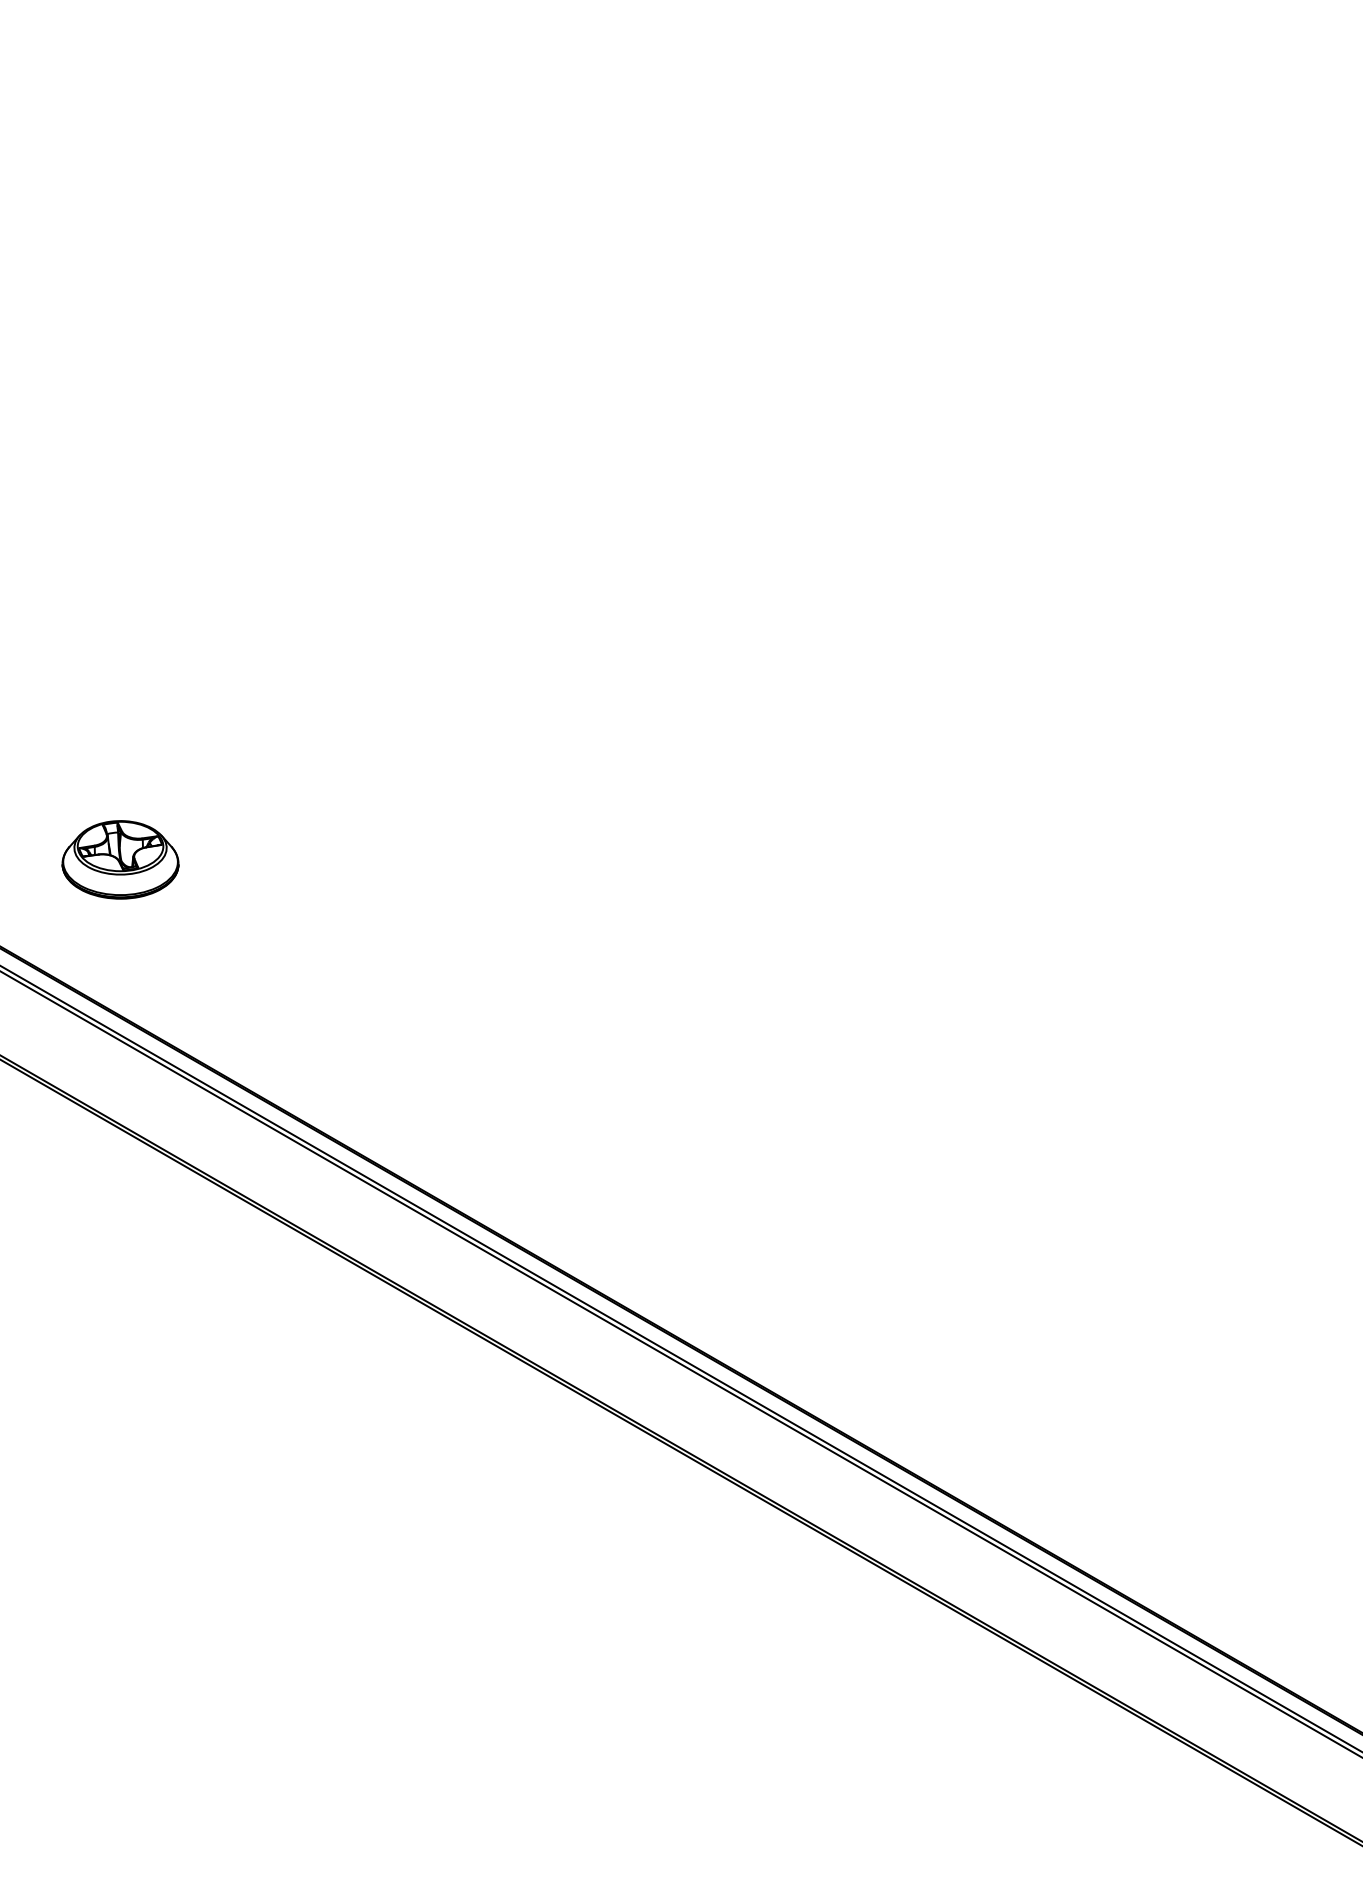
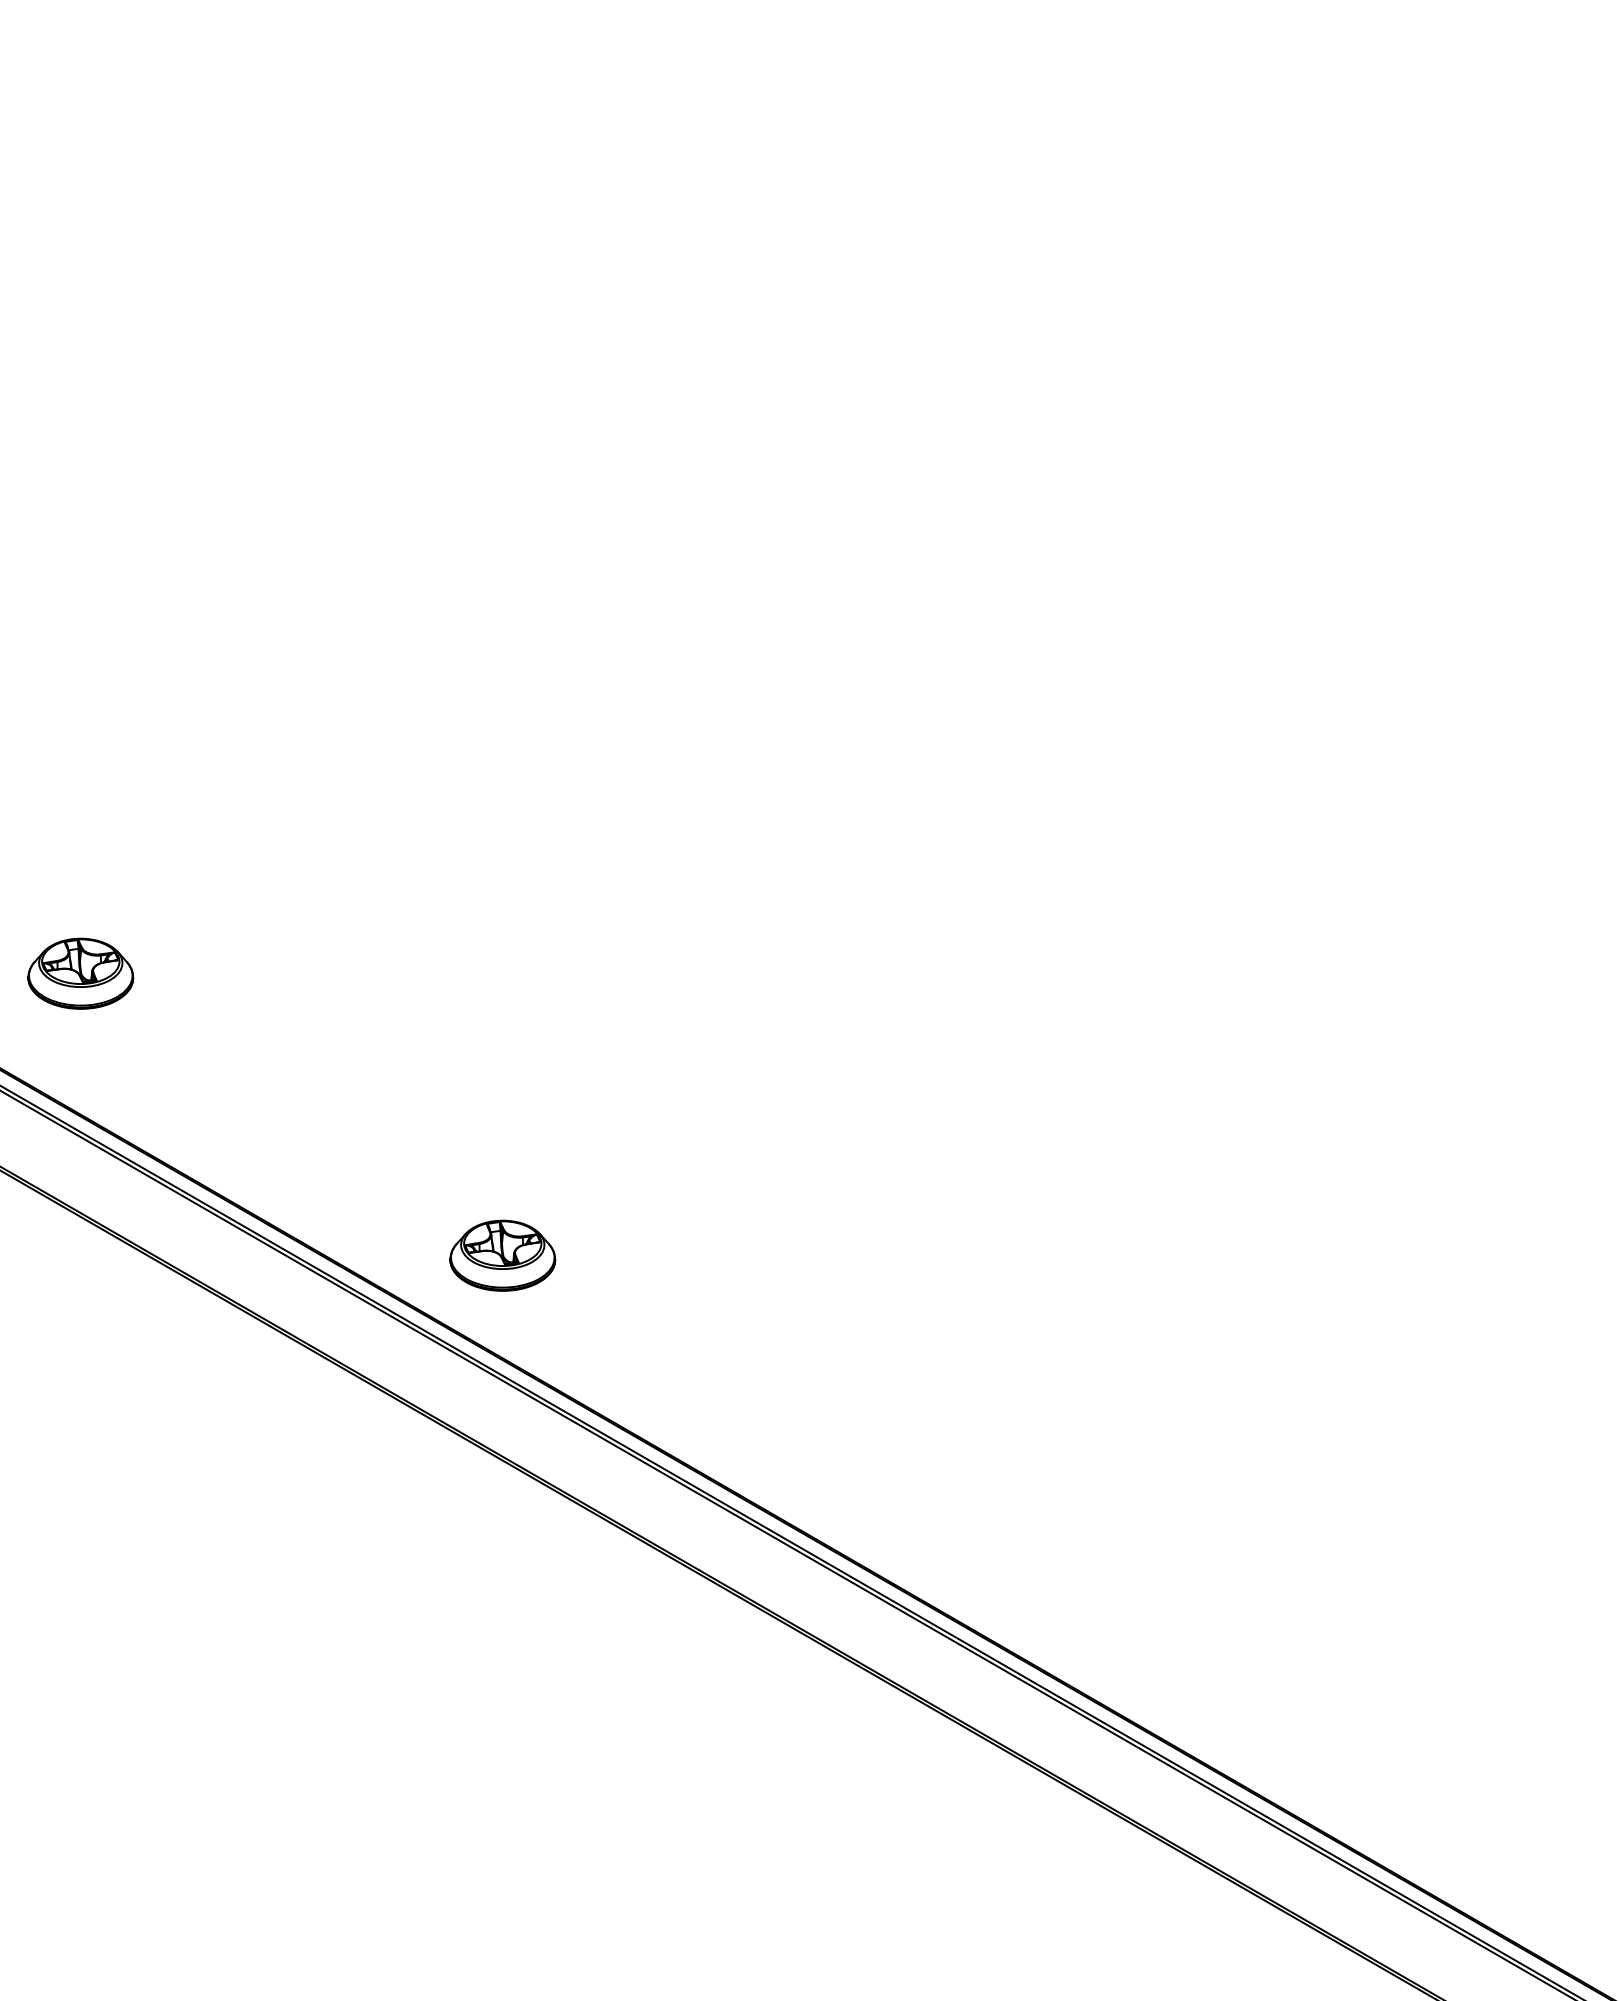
part: (587, 1171) -> (502, 1255), added

